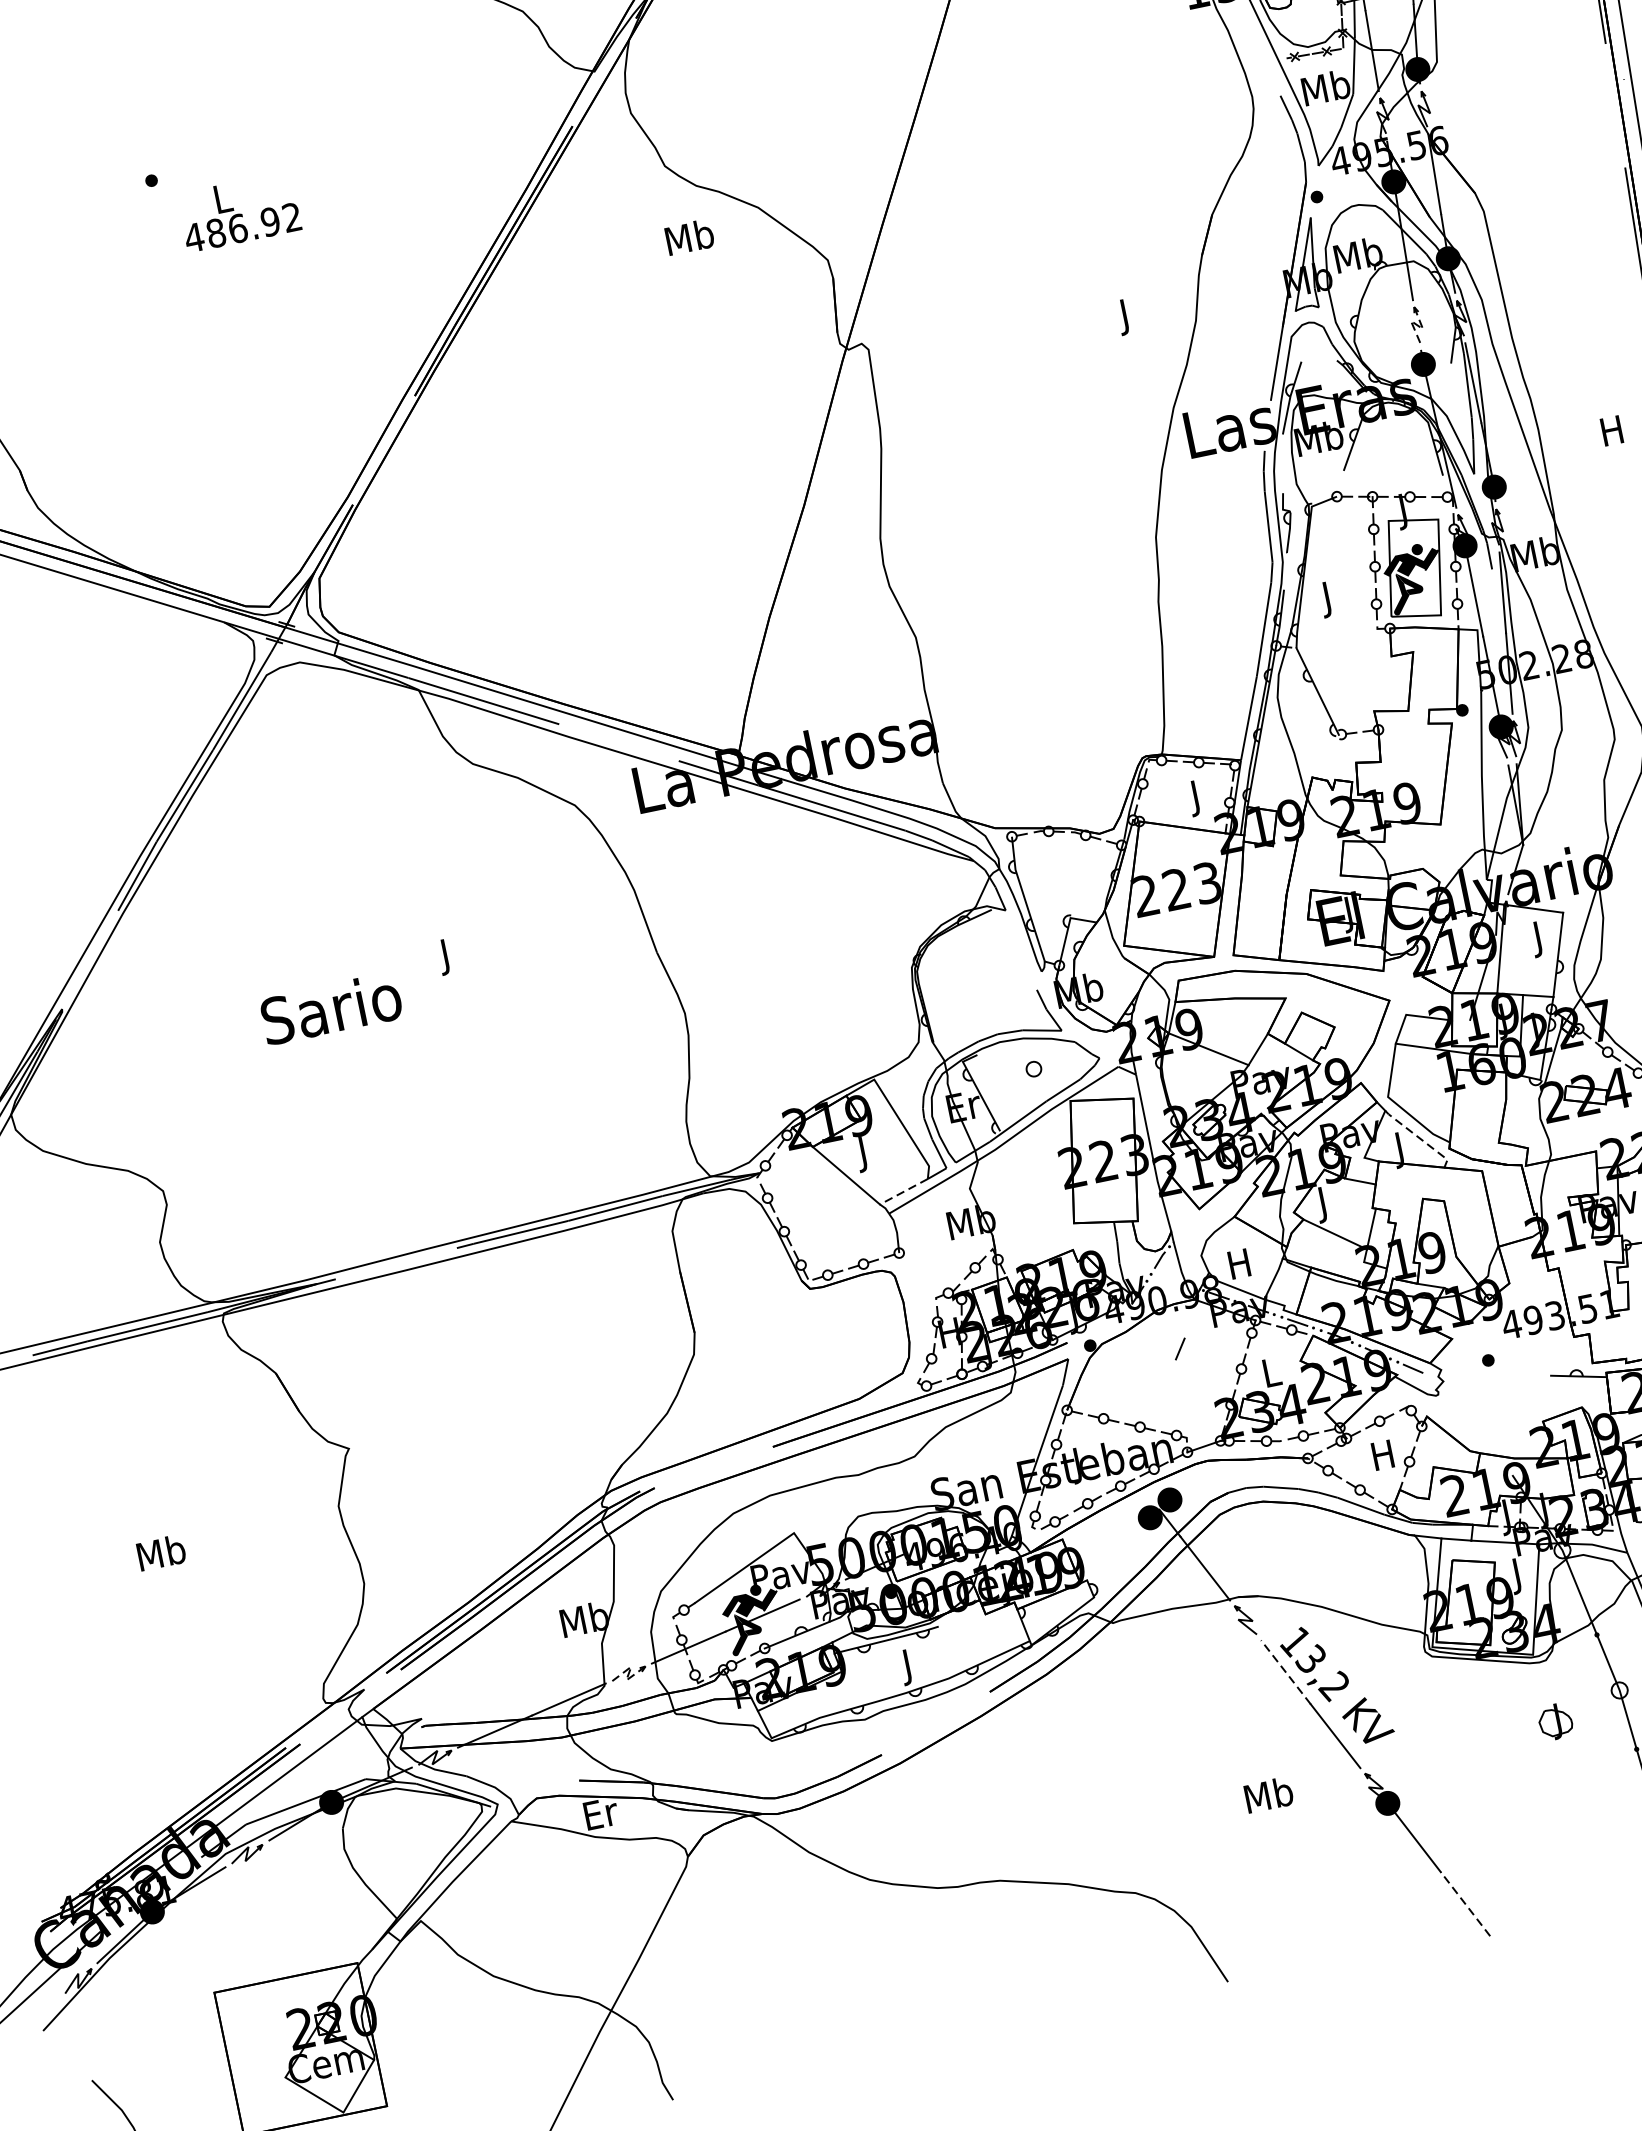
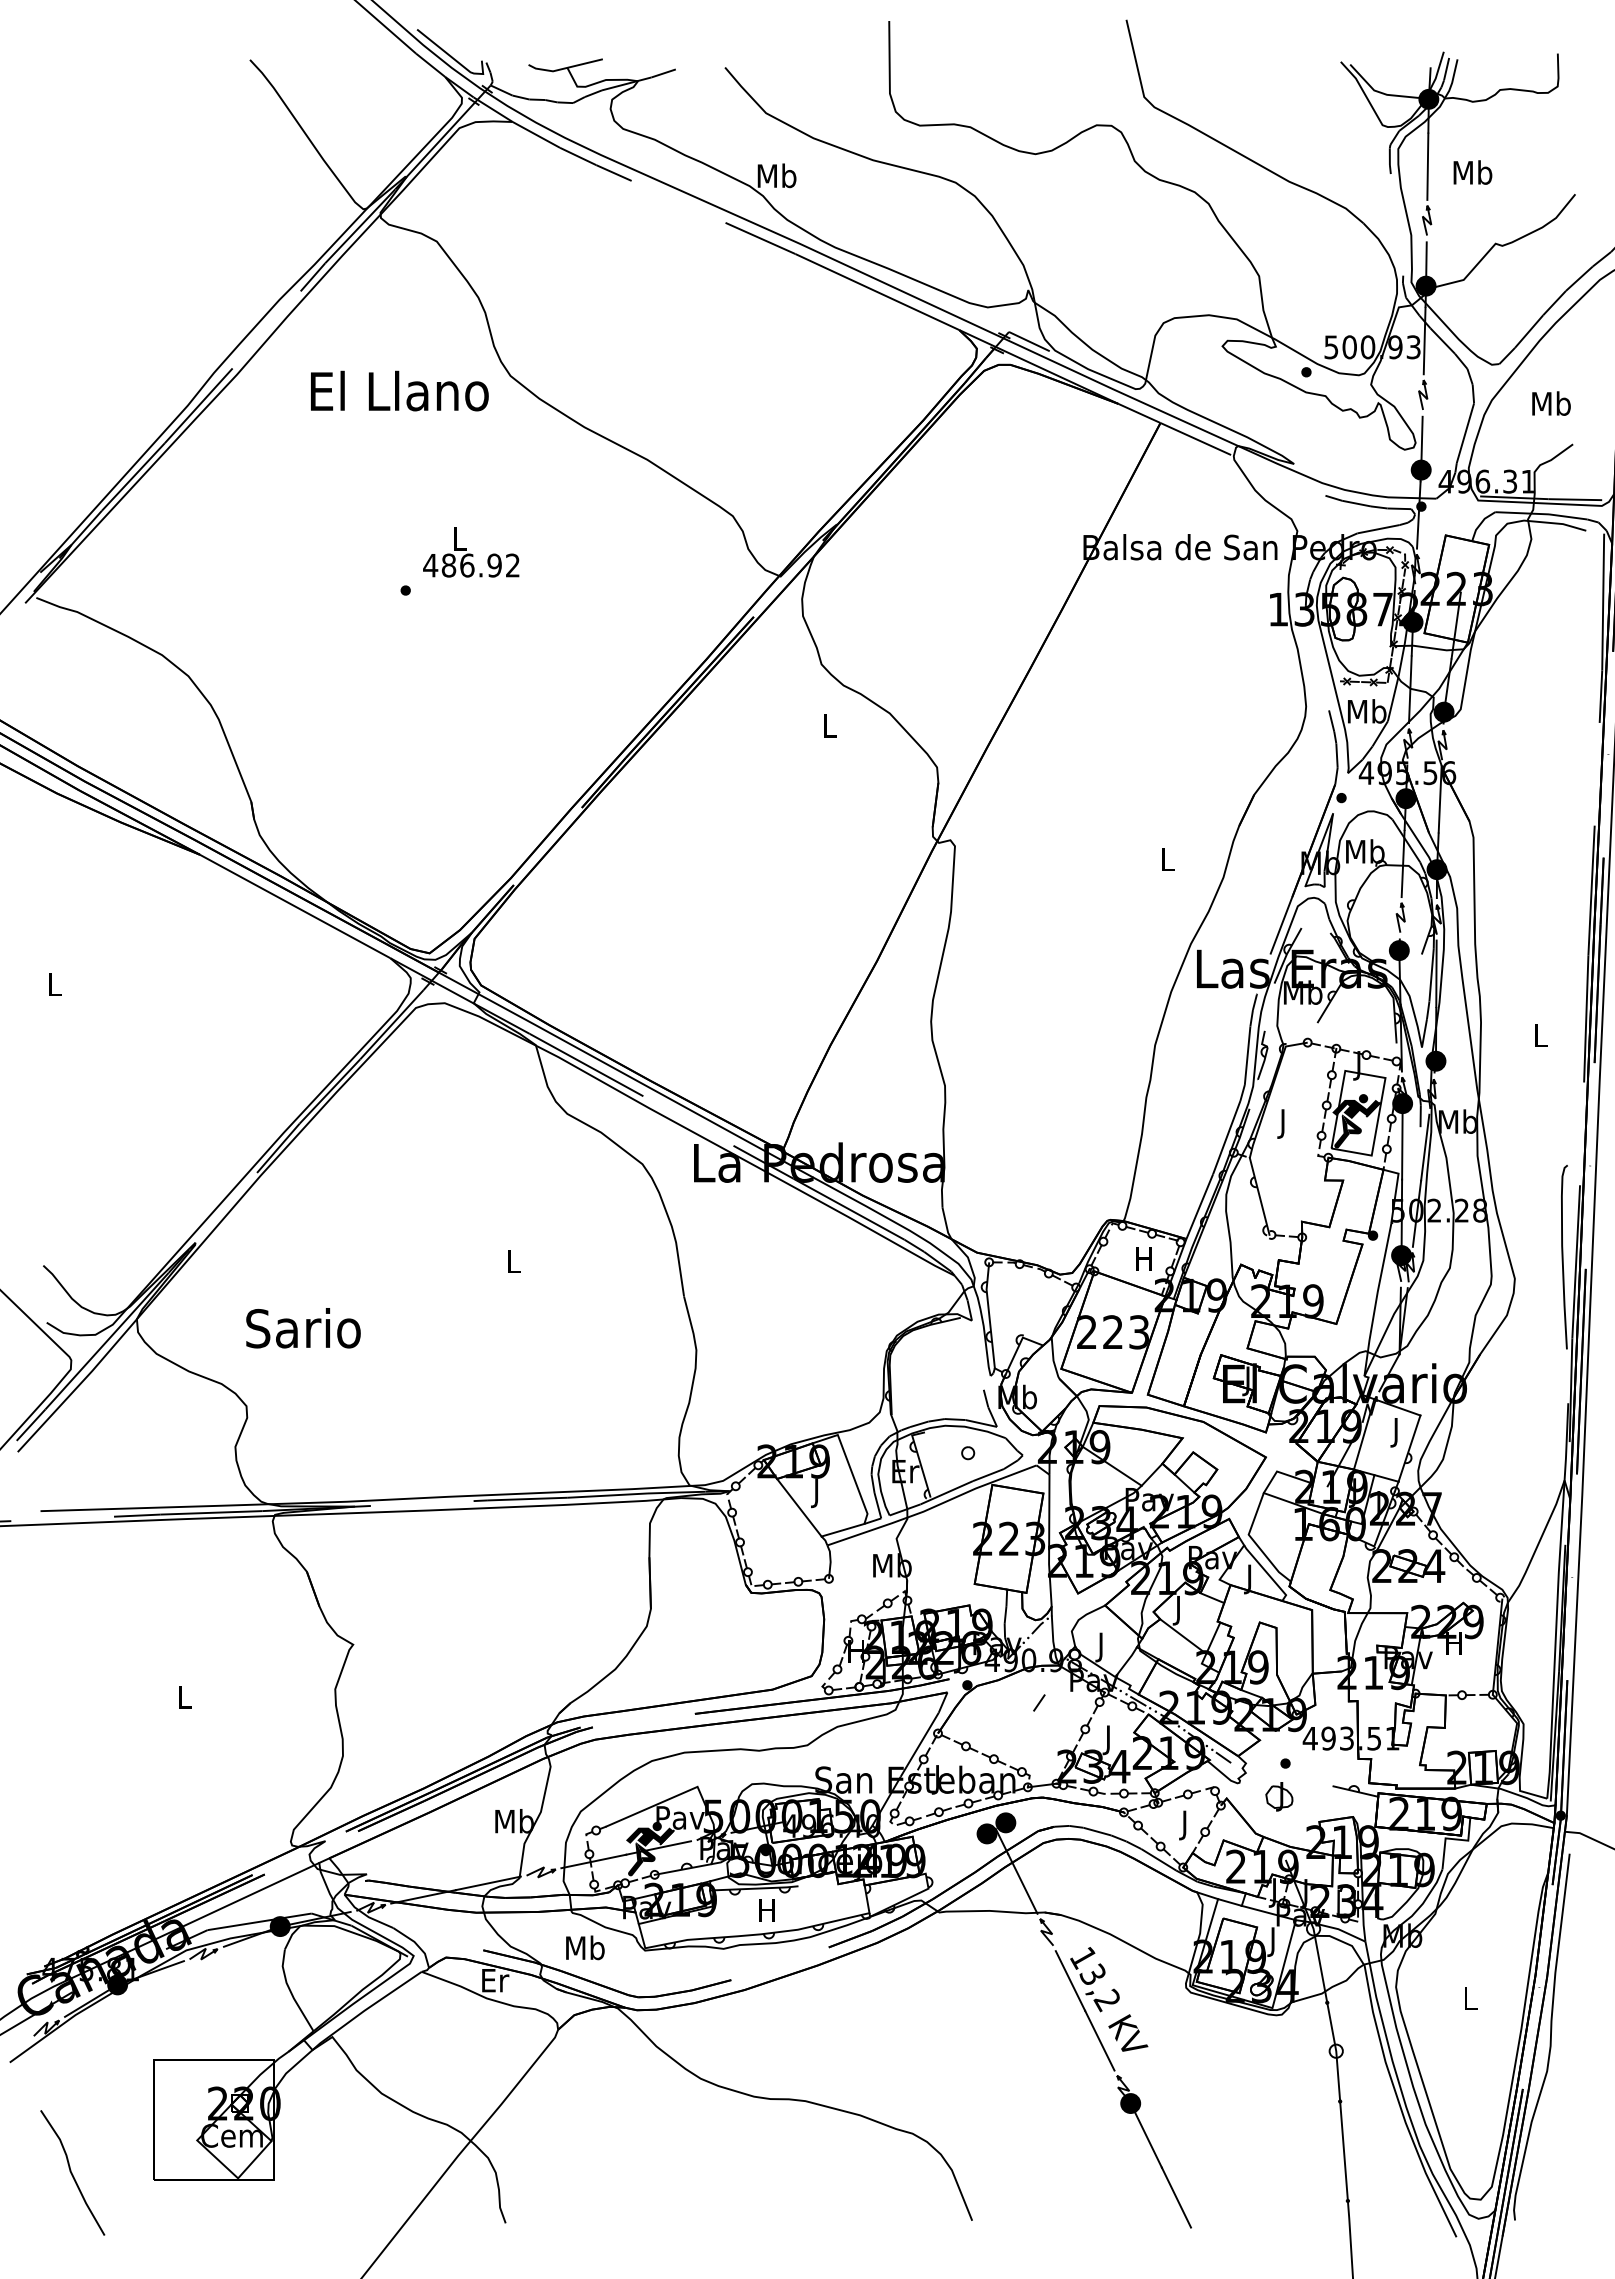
text: (239, 212) -> (471, 552), moved
text: (689, 236) -> (829, 725), Mb -> L
text: (1125, 316) -> (1167, 862), J -> L
line: (1418, 325) -> (1401, 918), dashed -> solid
text: (1611, 430) -> (1539, 1035), H -> L
text: (1195, 797) -> (1143, 1261), J -> H
text: (446, 956) -> (513, 1264), J -> L
text: (331, 1008) -> (303, 1328), moved
line: (1418, 1137) -> (1266, 1572), dashed -> solid
line: (903, 1192) -> (842, 1530), dashed -> solid
text: (1239, 1267) -> (1100, 1647), H -> J
text: (1271, 1376) -> (1108, 1740), L -> J
text: (1383, 1459) -> (1184, 1825), H -> J
text: (160, 1552) -> (184, 1696), Mb -> L
text: (907, 1666) -> (766, 1913), J -> H
line: (1285, 1671) -> (1070, 1980), dashed -> solid
line: (628, 1673) -> (540, 1872), dashed -> solid
part: (1555, 1721) -> (1279, 1796), moved
text: (1268, 1794) -> (585, 1947), moved
line: (1465, 1903) -> (1176, 2197), dashed -> solid

